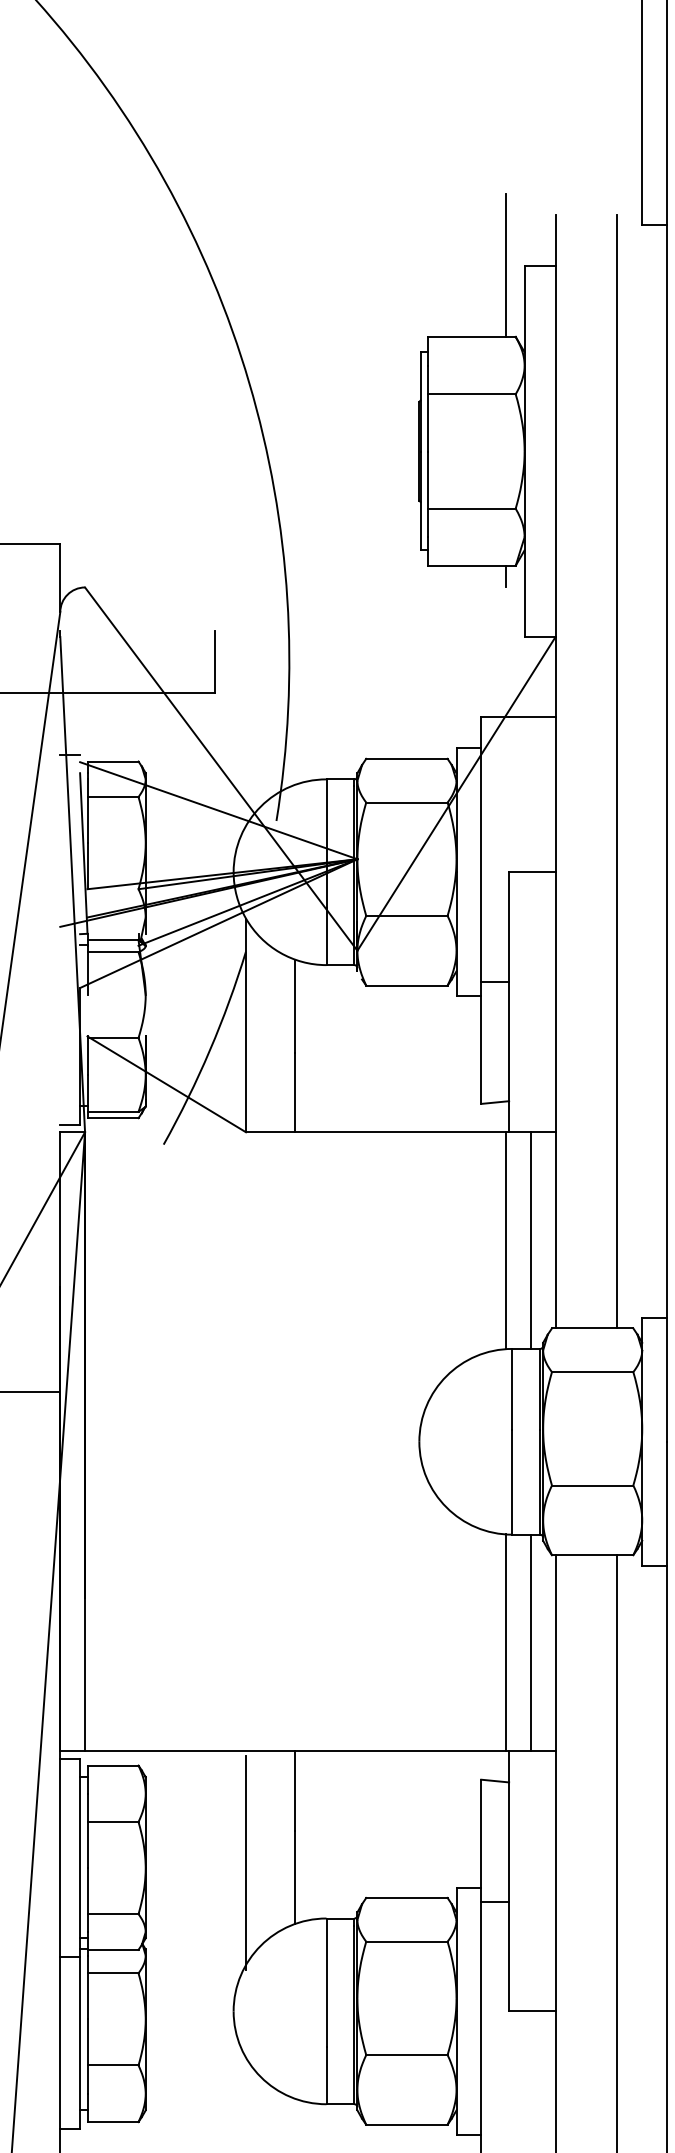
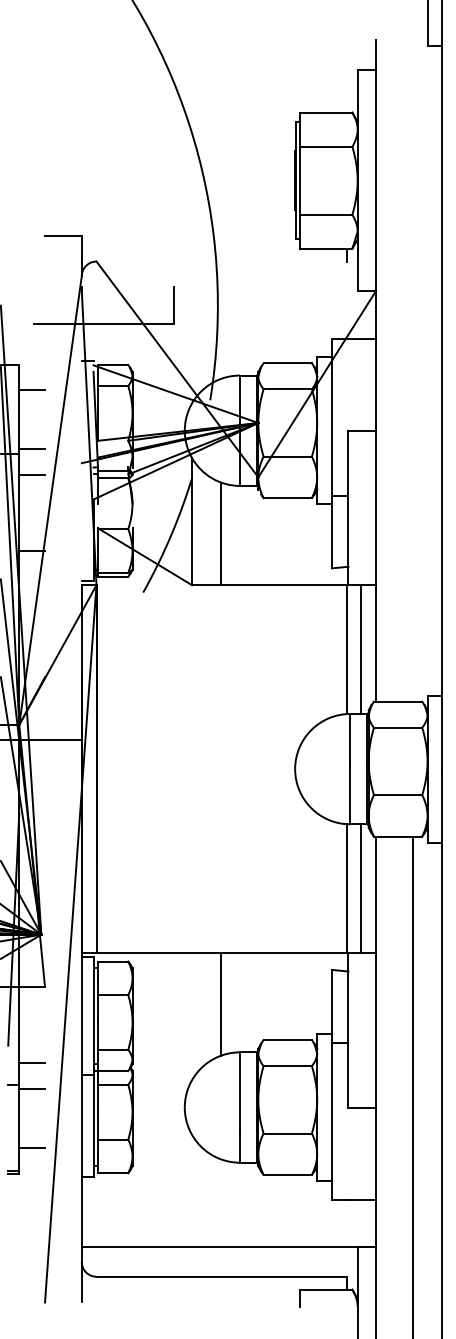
line: (505, 264) -> (346, 69), removed
line: (616, 770) -> (412, 370), removed
line: (246, 1861) -> (192, 1018), removed

